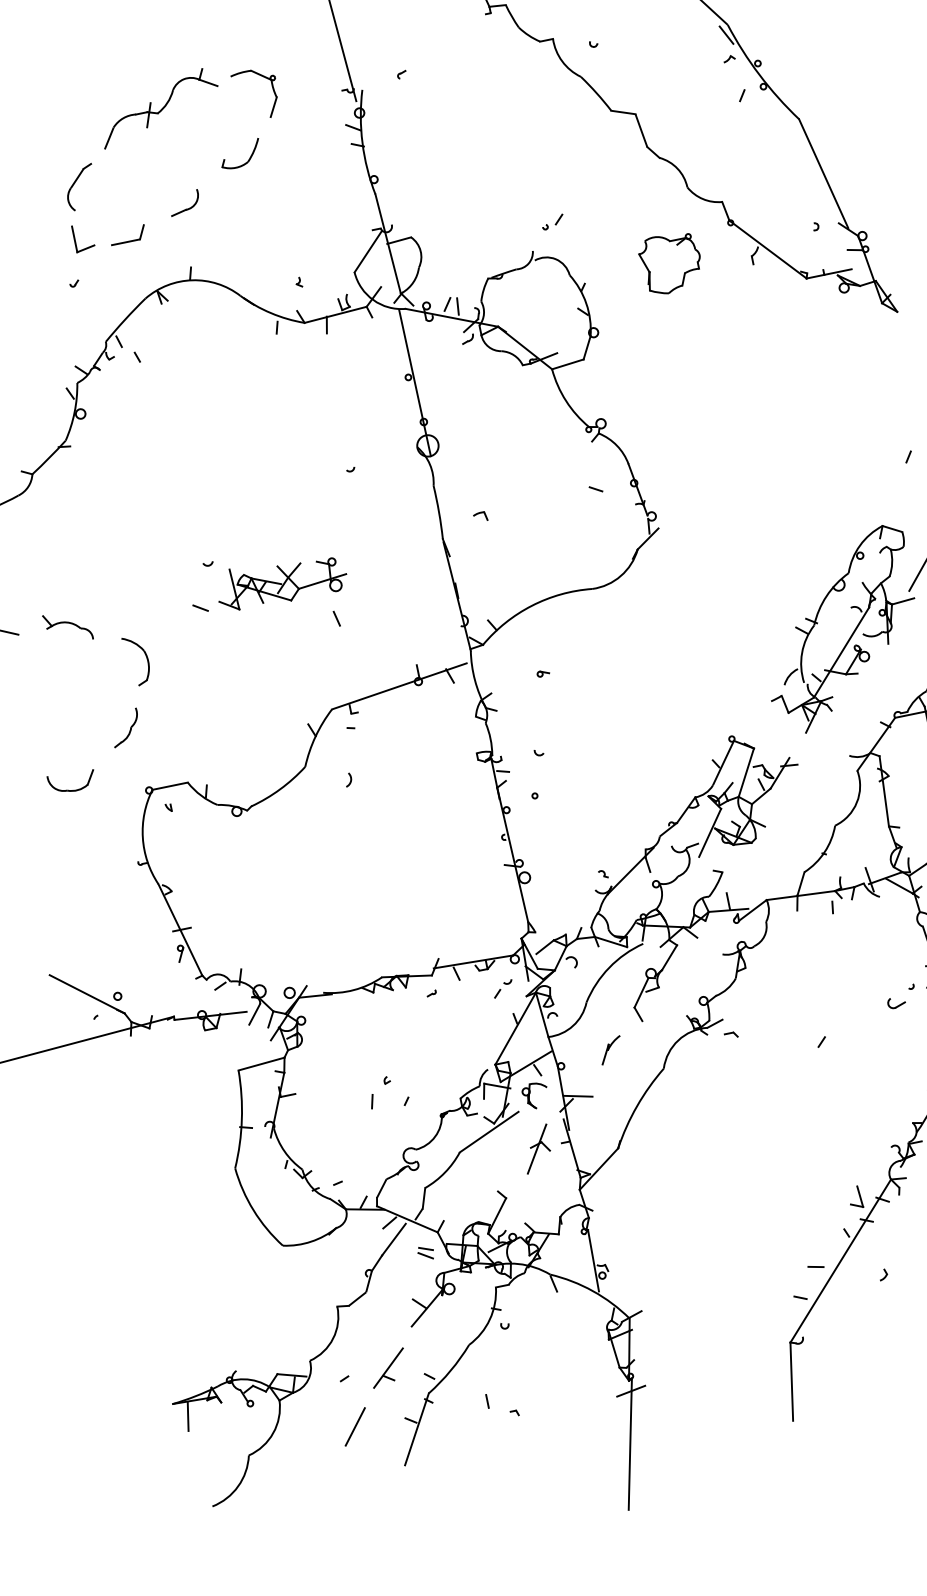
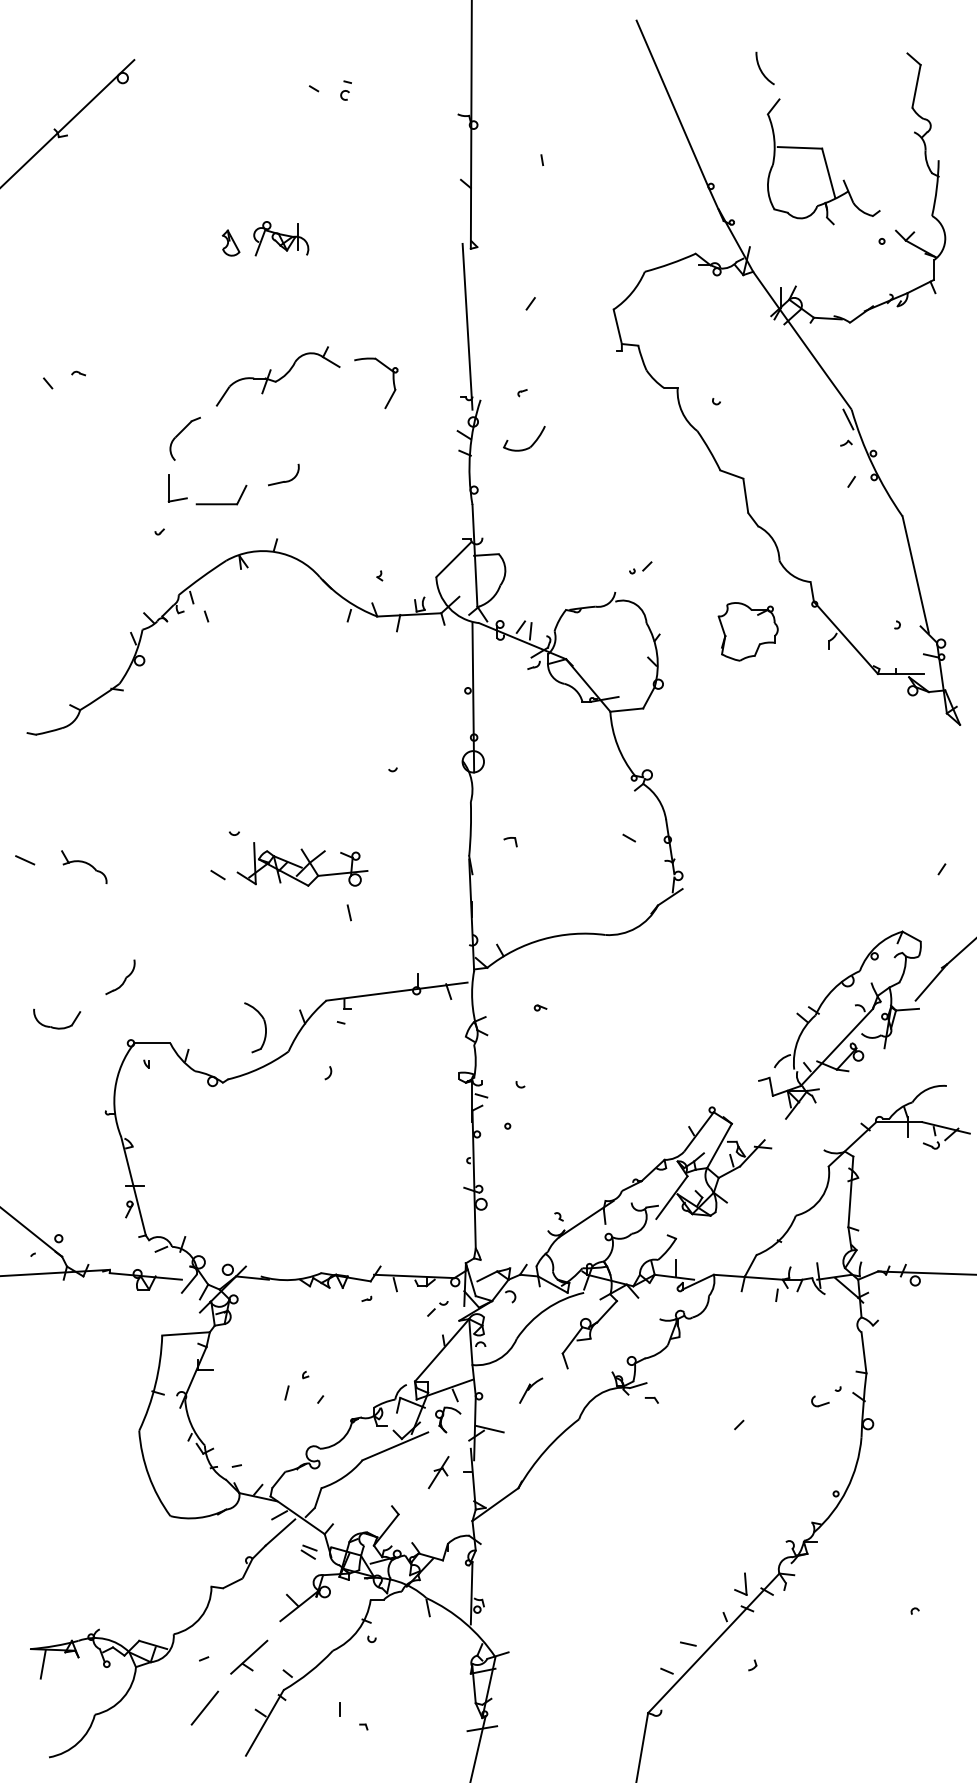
part: (248, 158) -> (531, 444), moved
part: (127, 234) -> (221, 494), size x1.4
part: (146, 658) -> (264, 1027), moved
part: (536, 1149) -> (438, 1472), size x0.7

